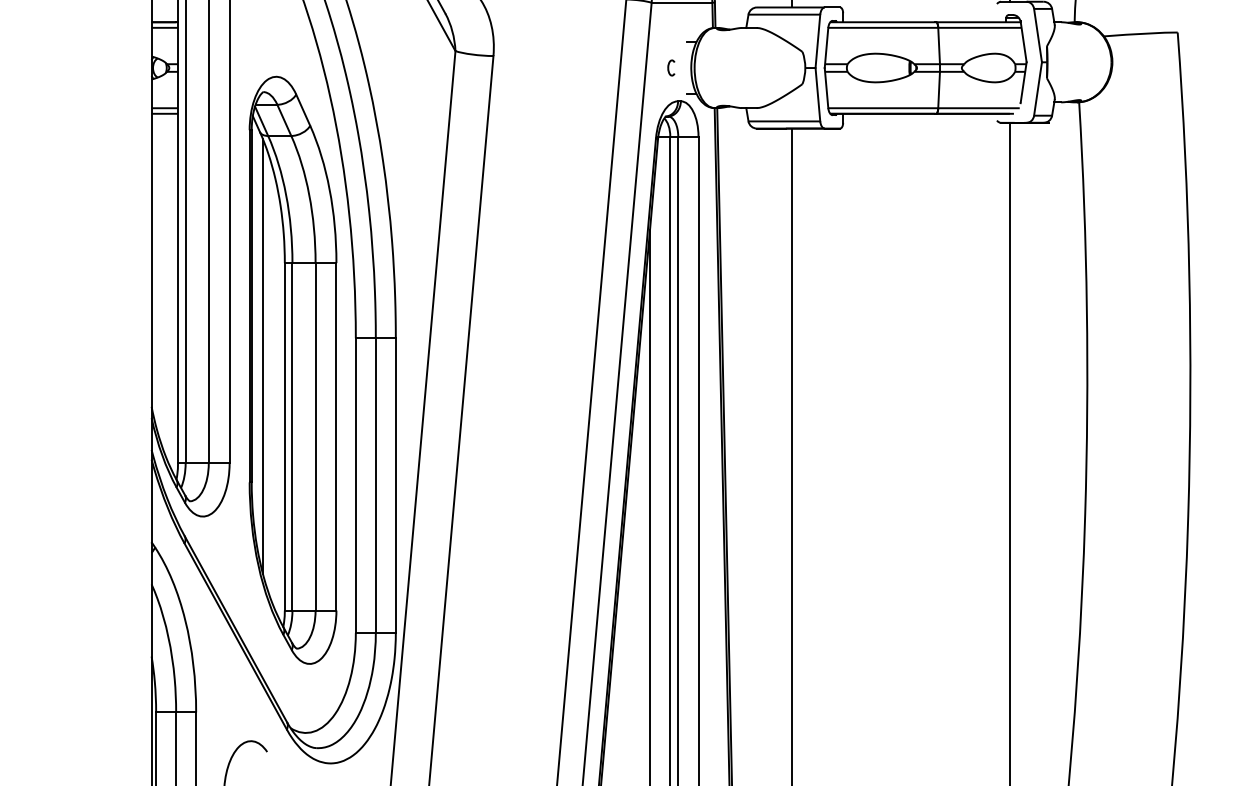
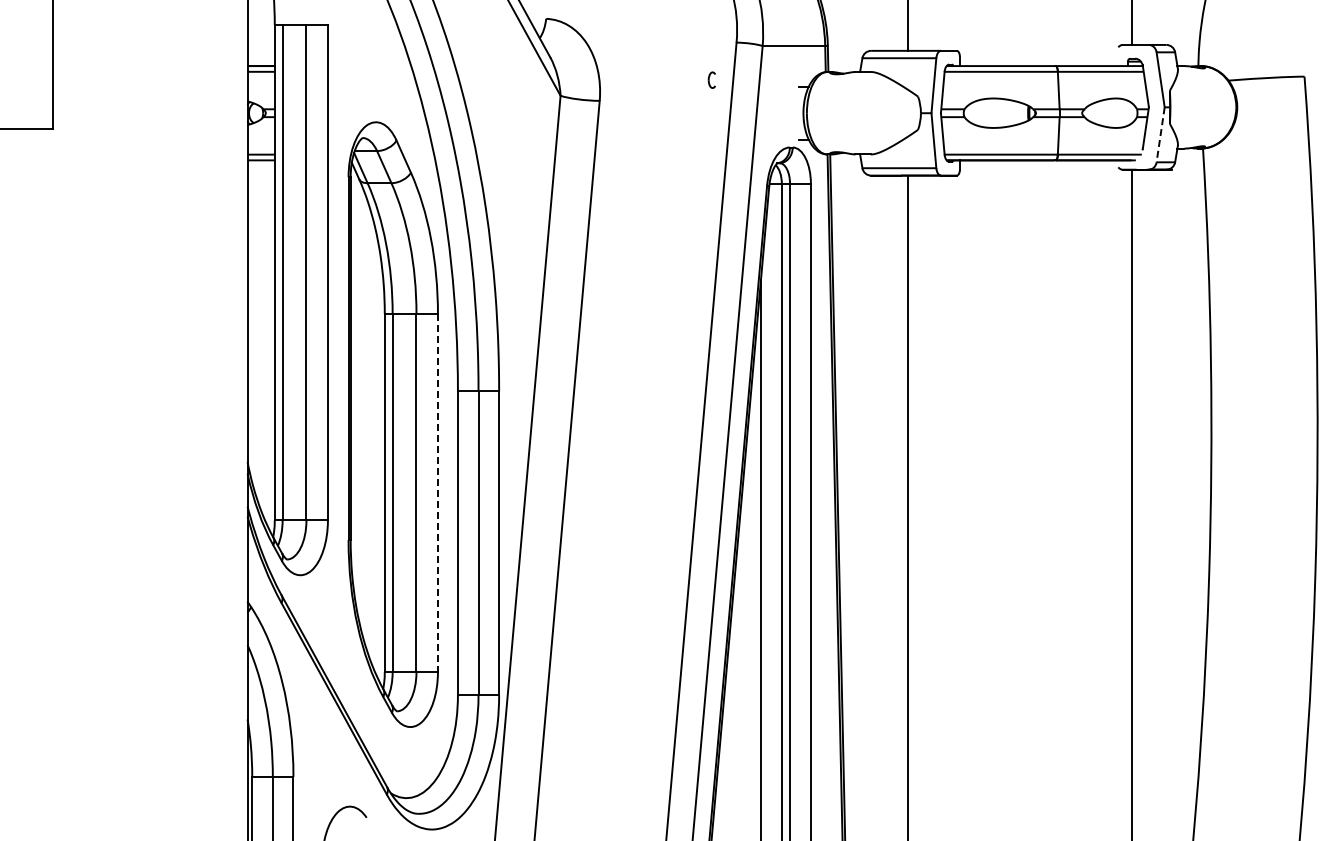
part: (670, 67) -> (711, 79), moved
line: (1037, 88) -> (1160, 134), solid -> dashed
line: (263, 356) -> (362, 410), removed
line: (335, 437) -> (437, 493), solid -> dashed

